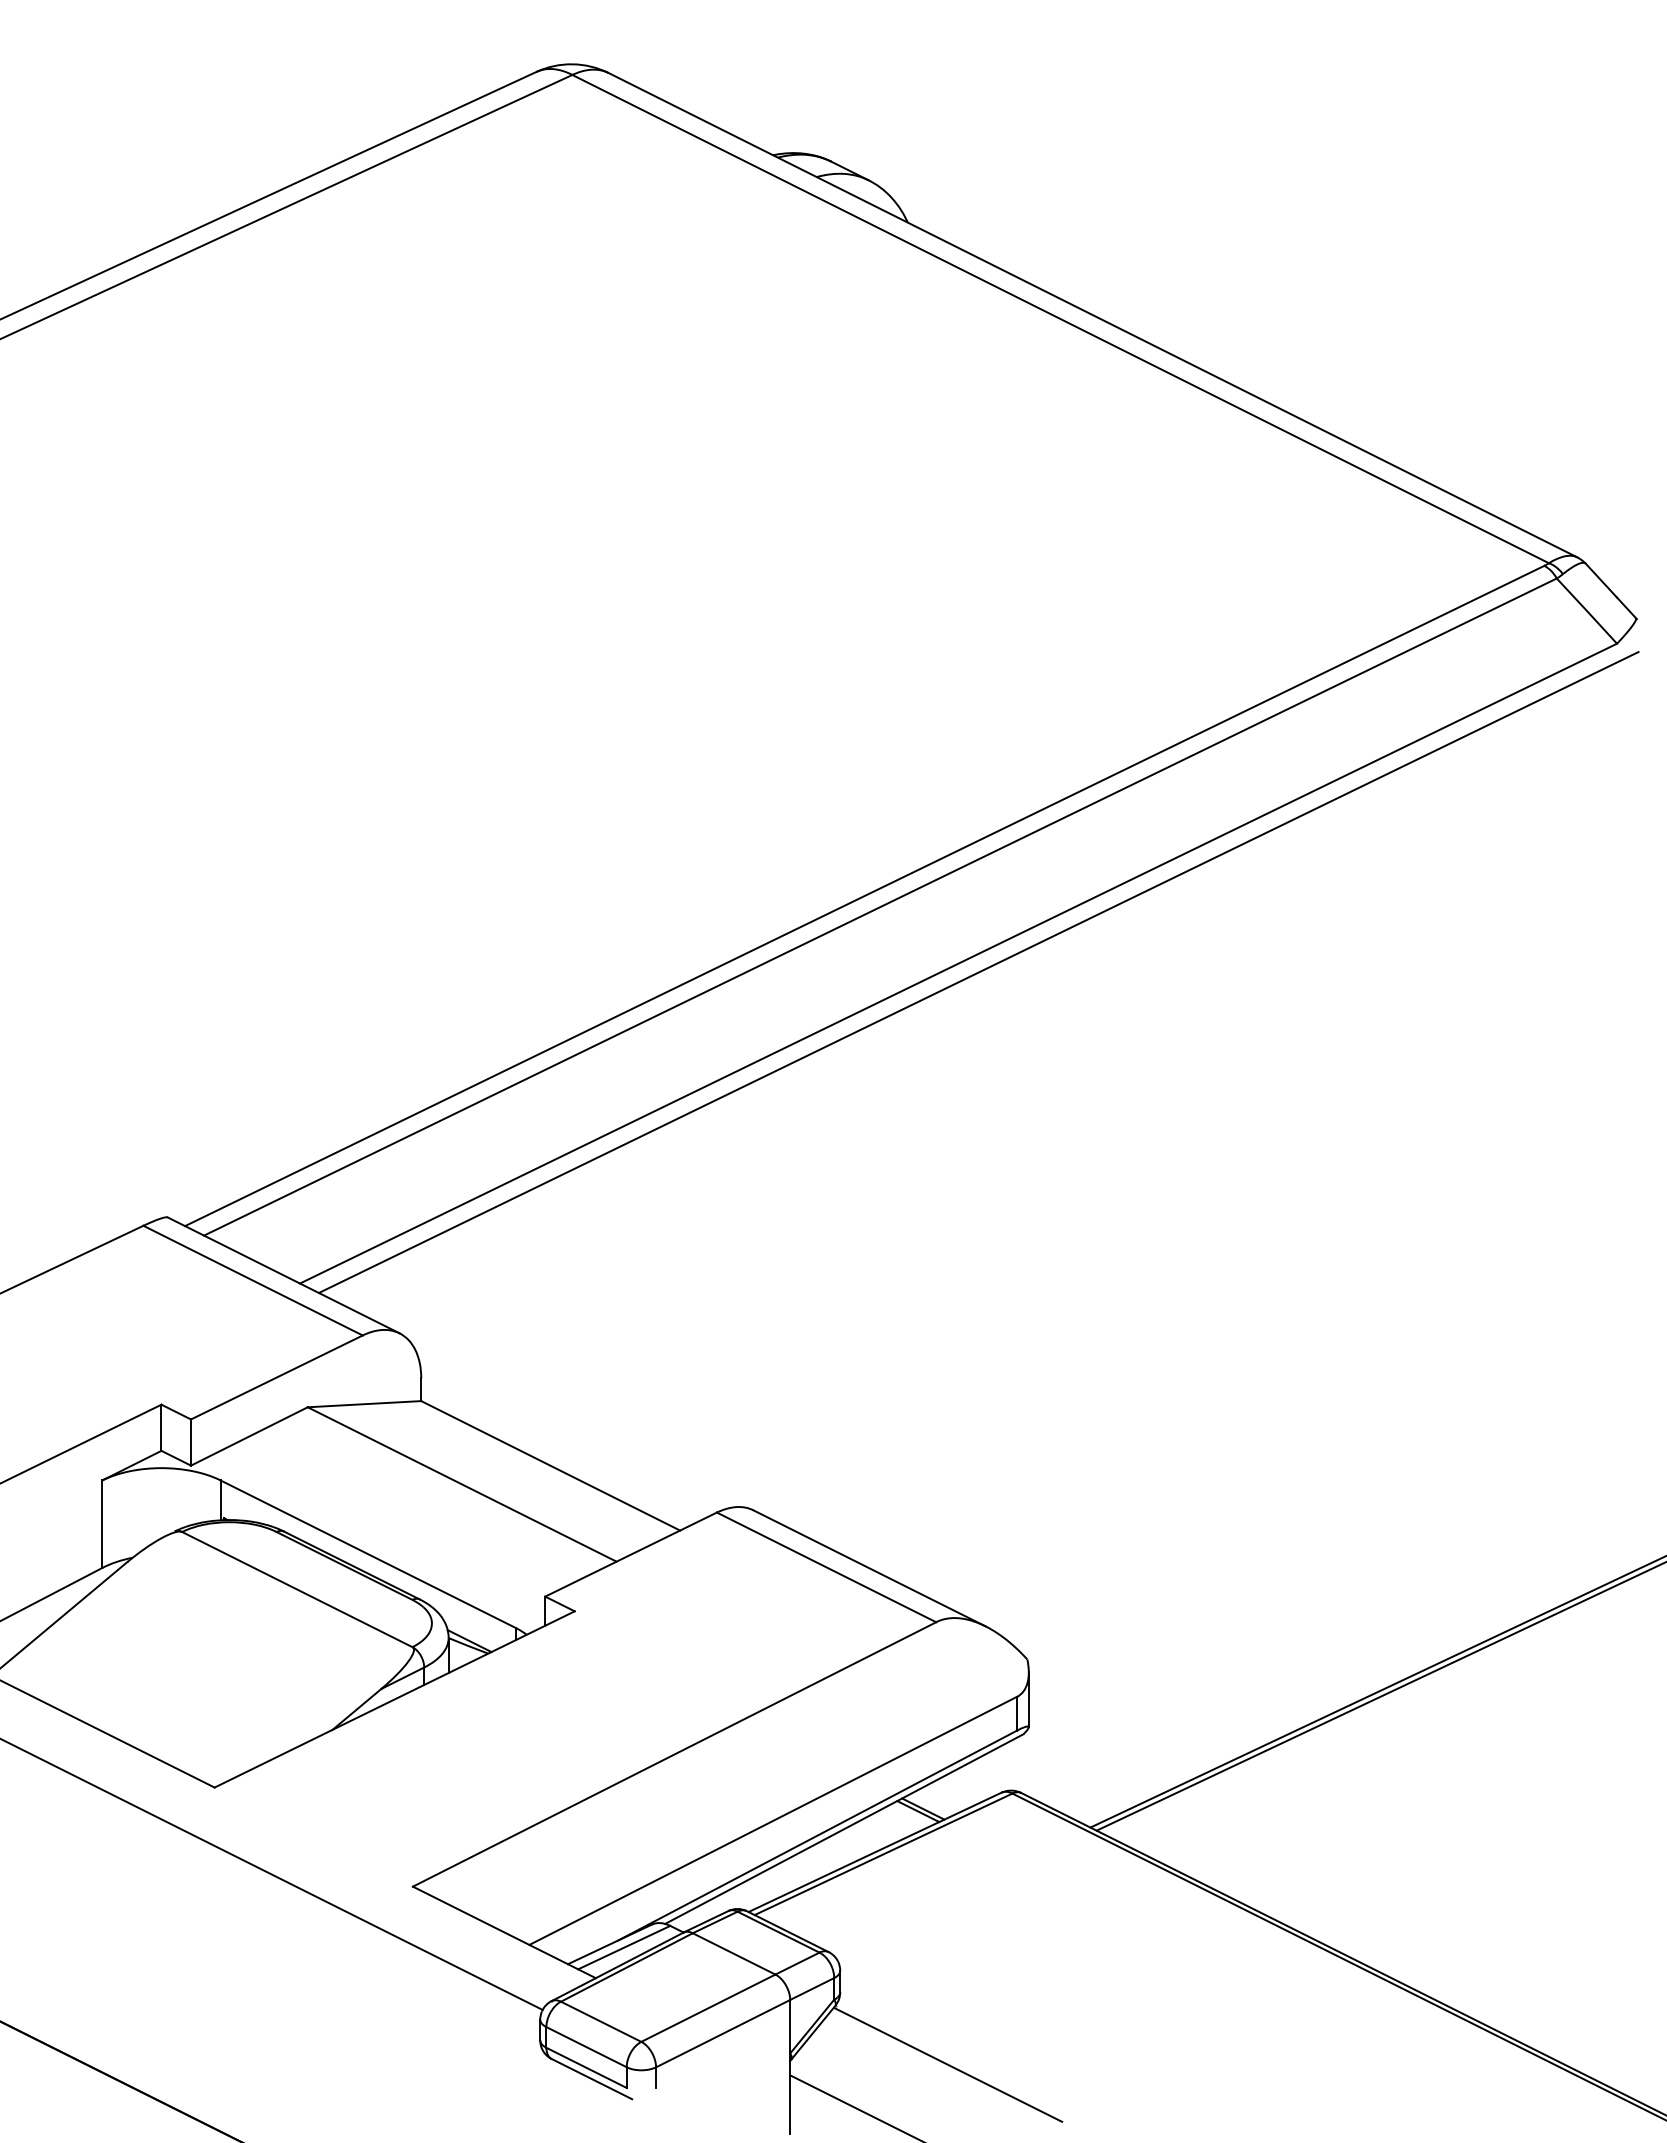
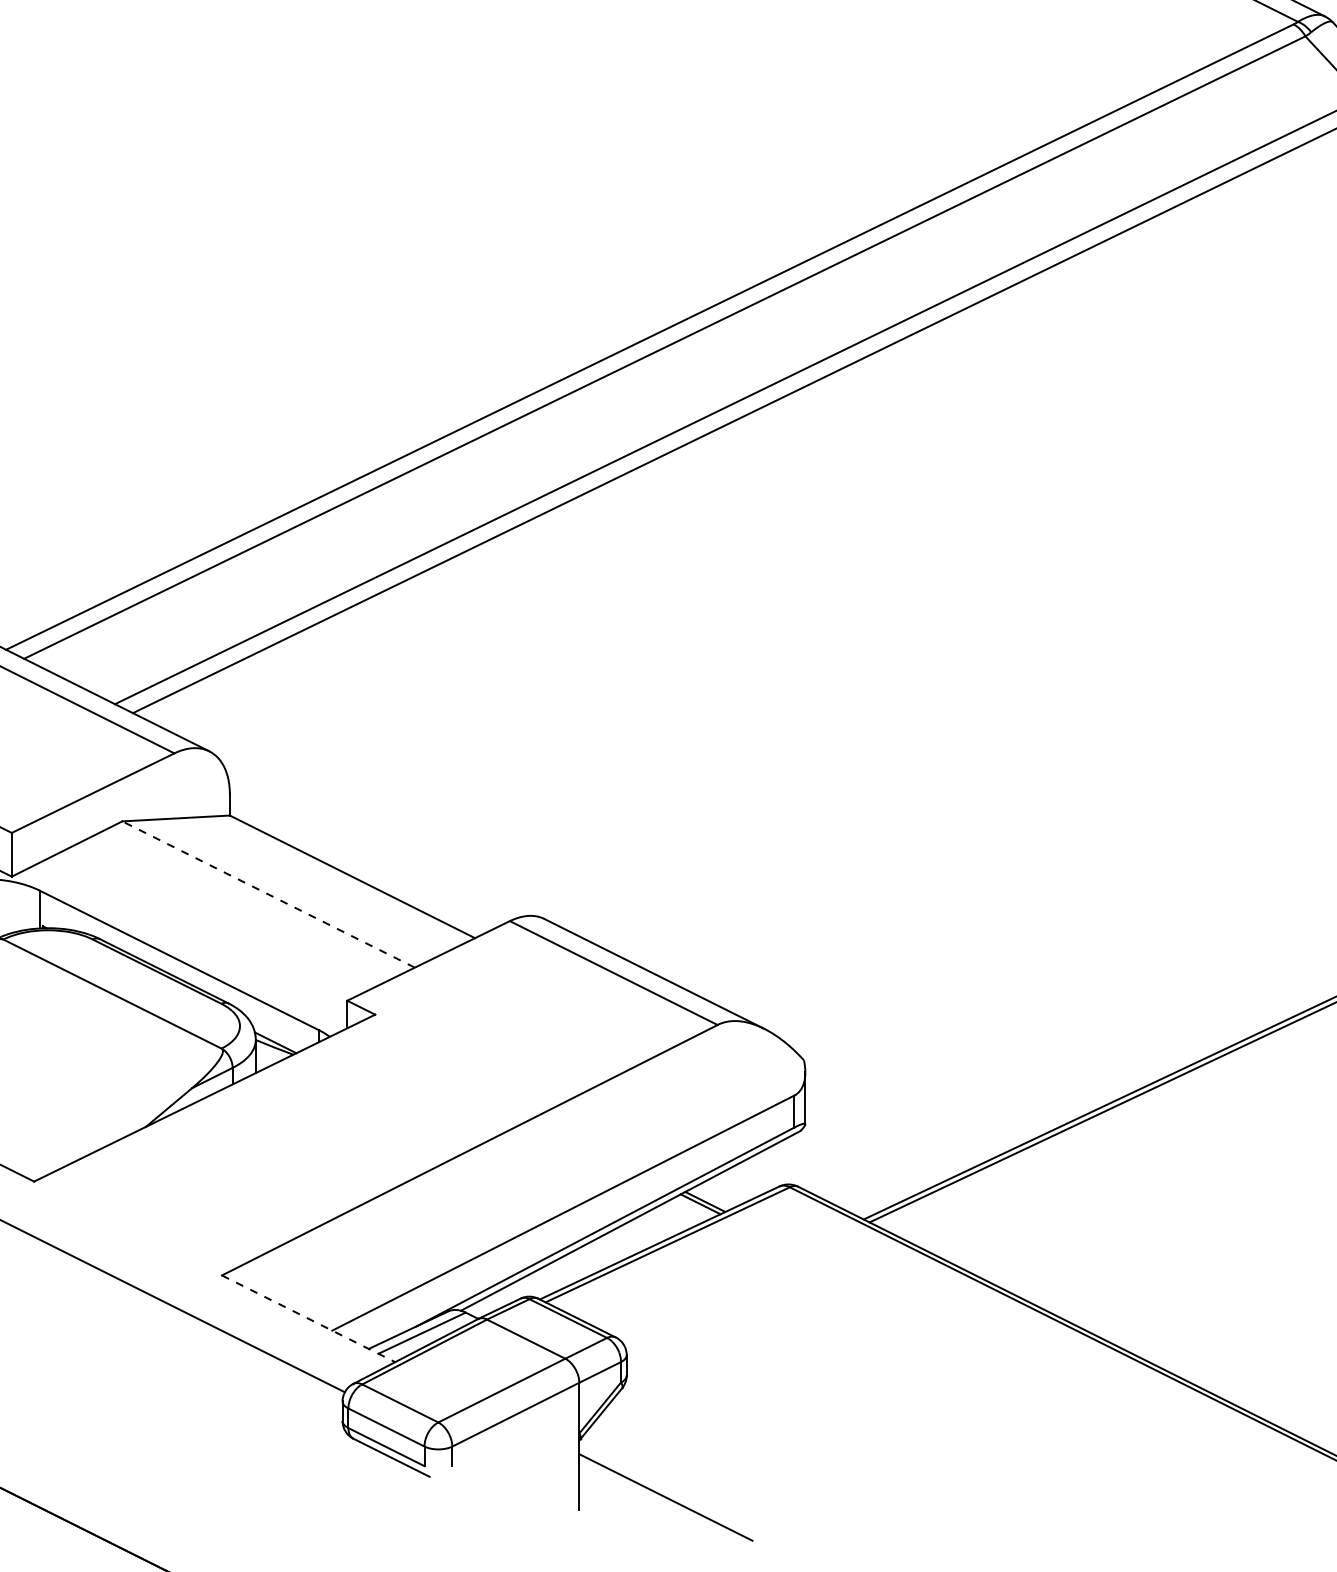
line: (462, 1484) -> (268, 894), solid -> dashed
line: (504, 1932) -> (308, 1318), solid -> dashed
line: (948, 2064) -> (729, 1443), removed

